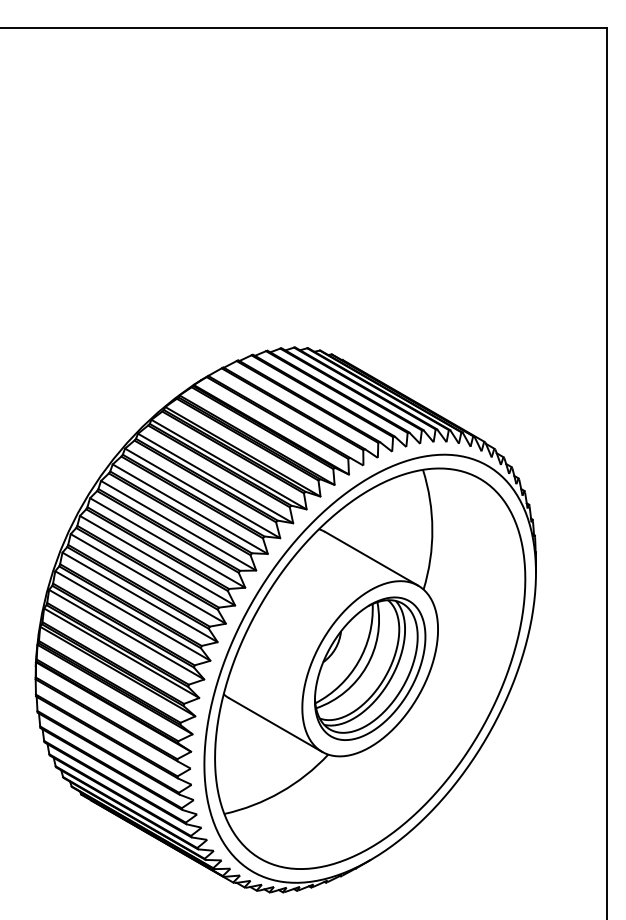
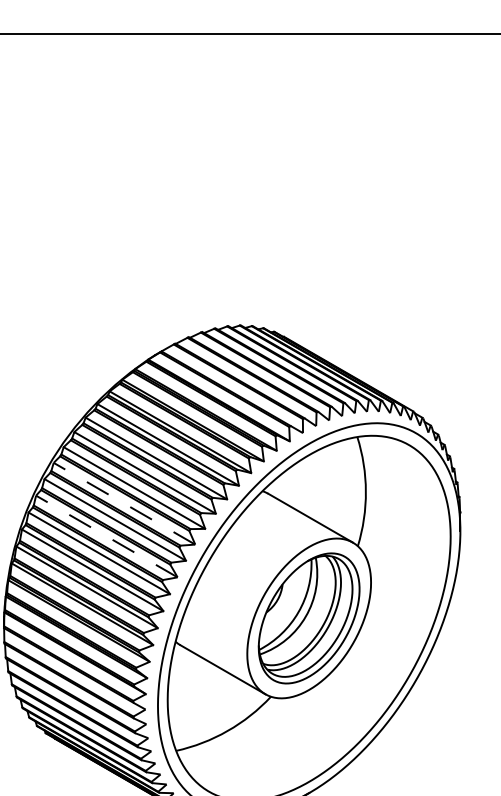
line: (167, 542) -> (124, 503), solid -> dashed
line: (148, 578) -> (107, 536), solid -> dashed

